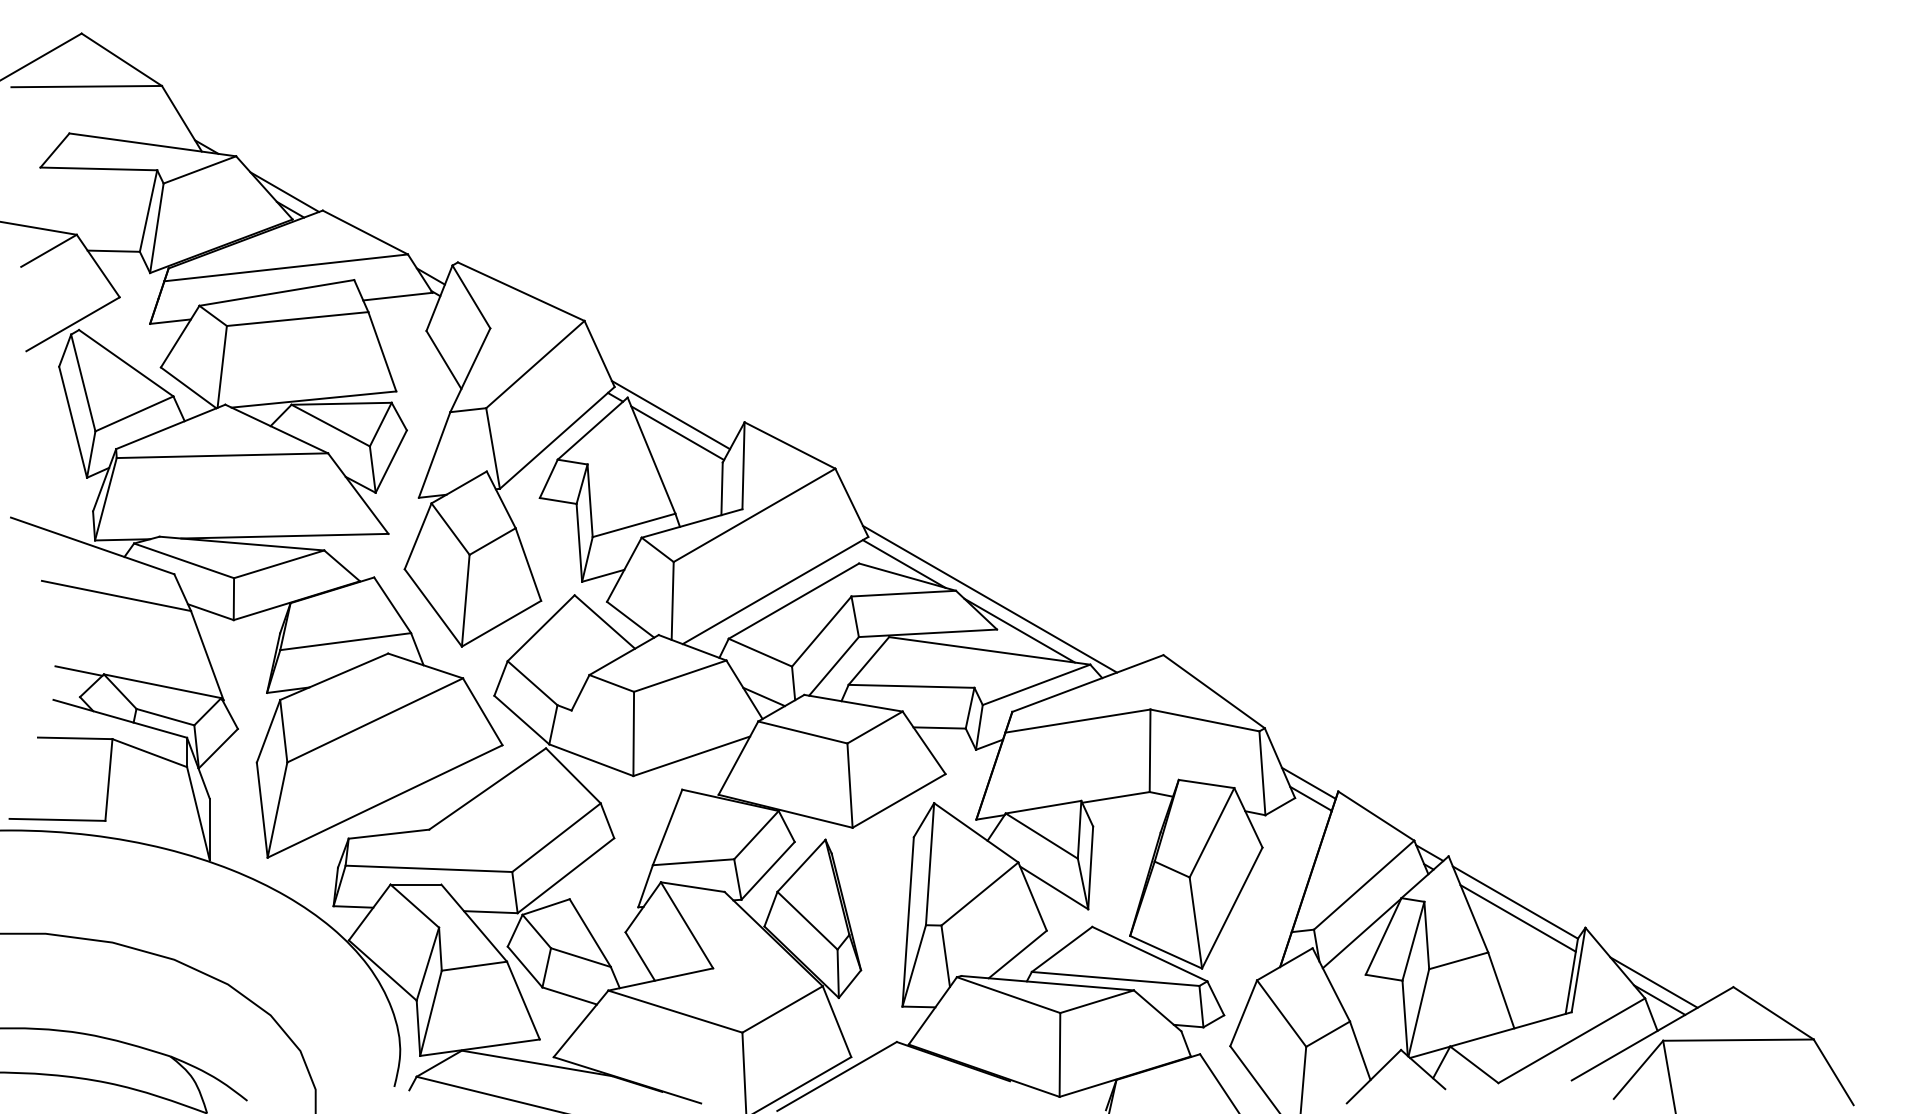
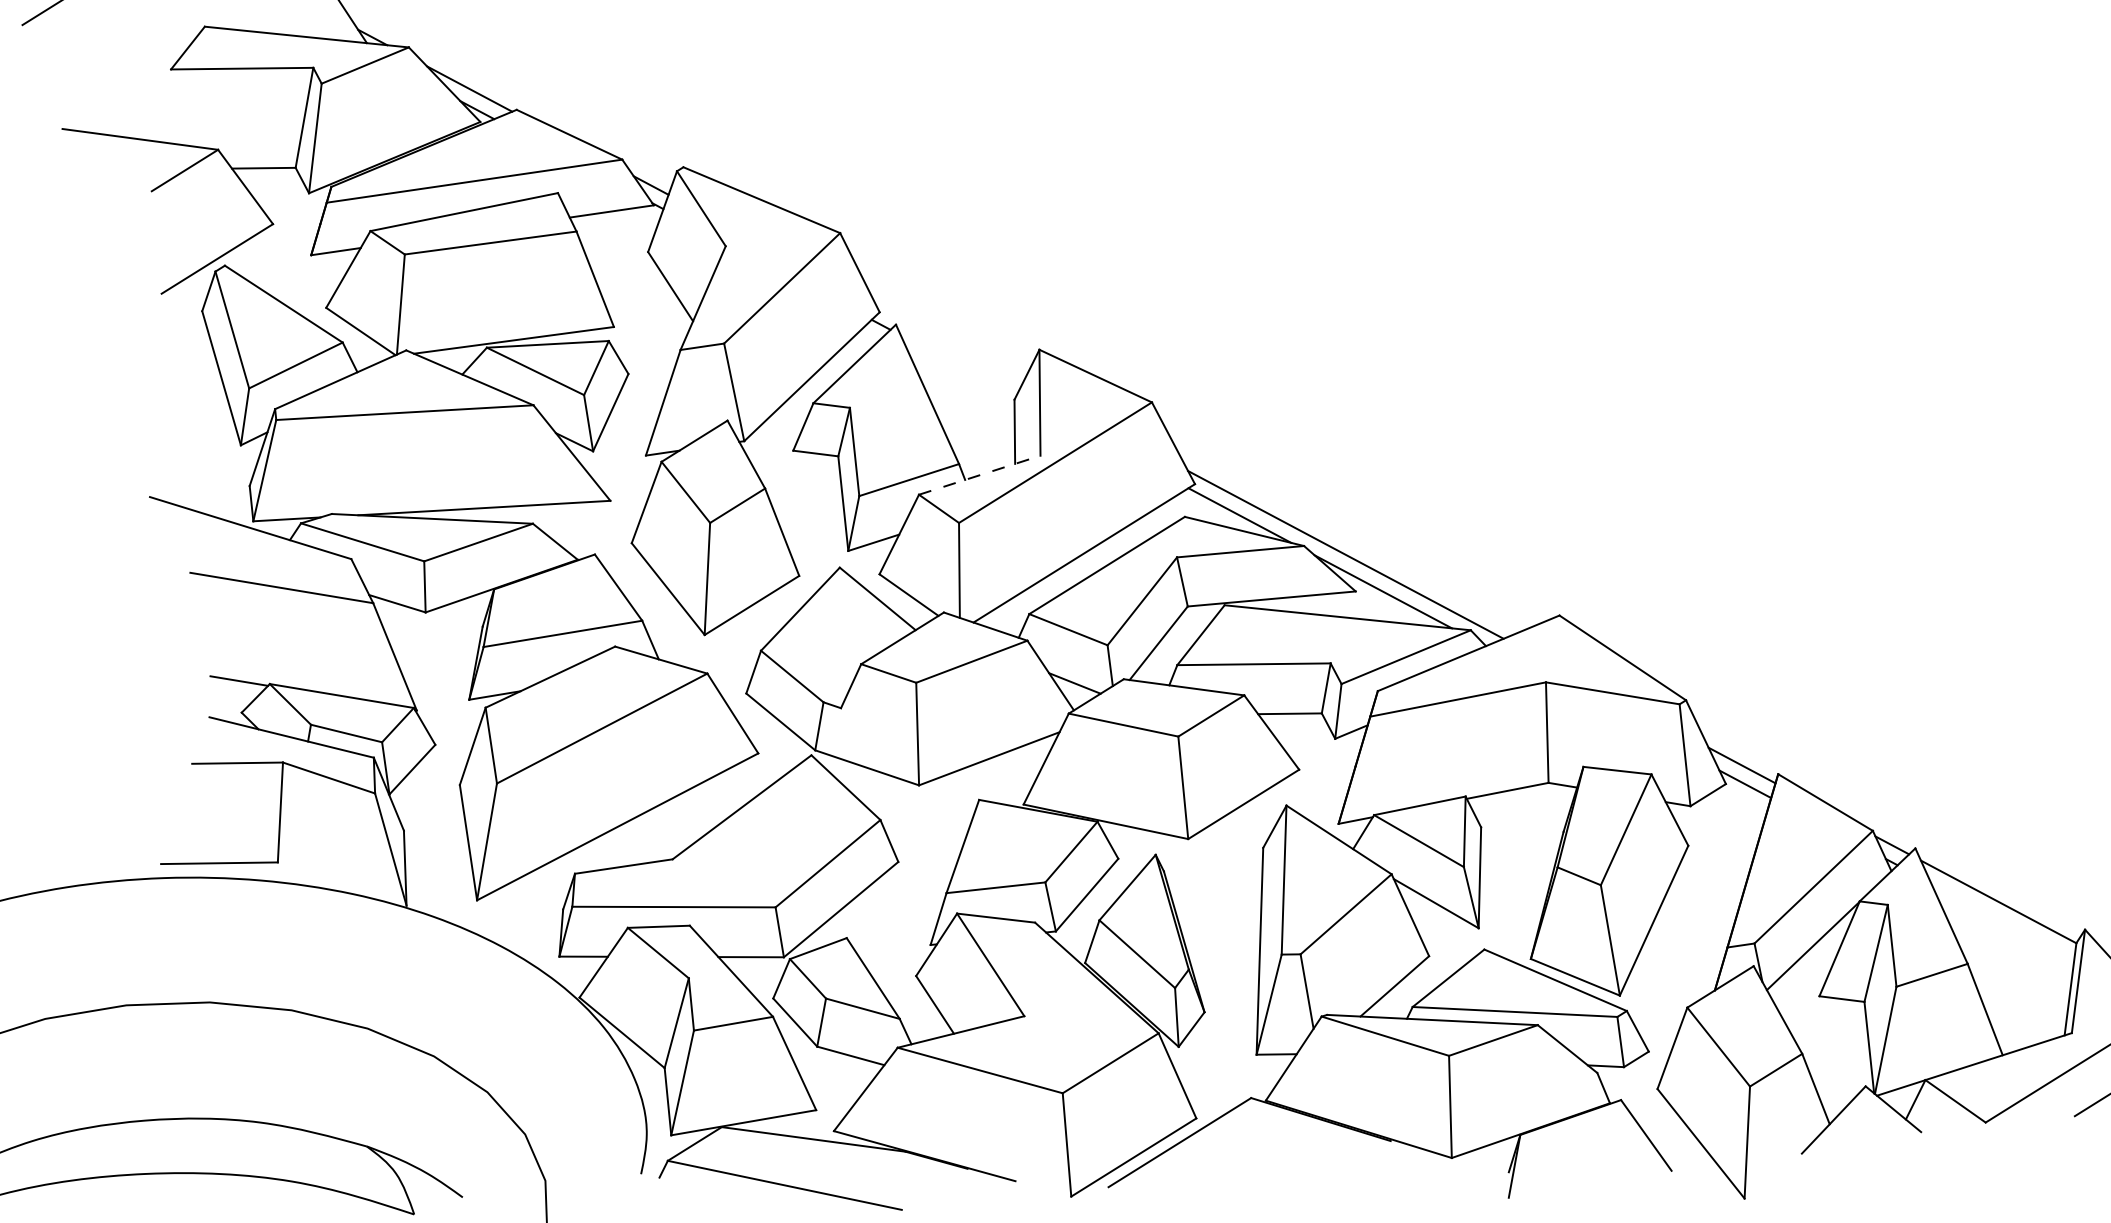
line: (670, 415) -> (948, 344), removed
line: (677, 433) -> (958, 366), removed
line: (692, 523) -> (980, 475), solid -> dashed
line: (1517, 918) -> (2001, 921), removed

